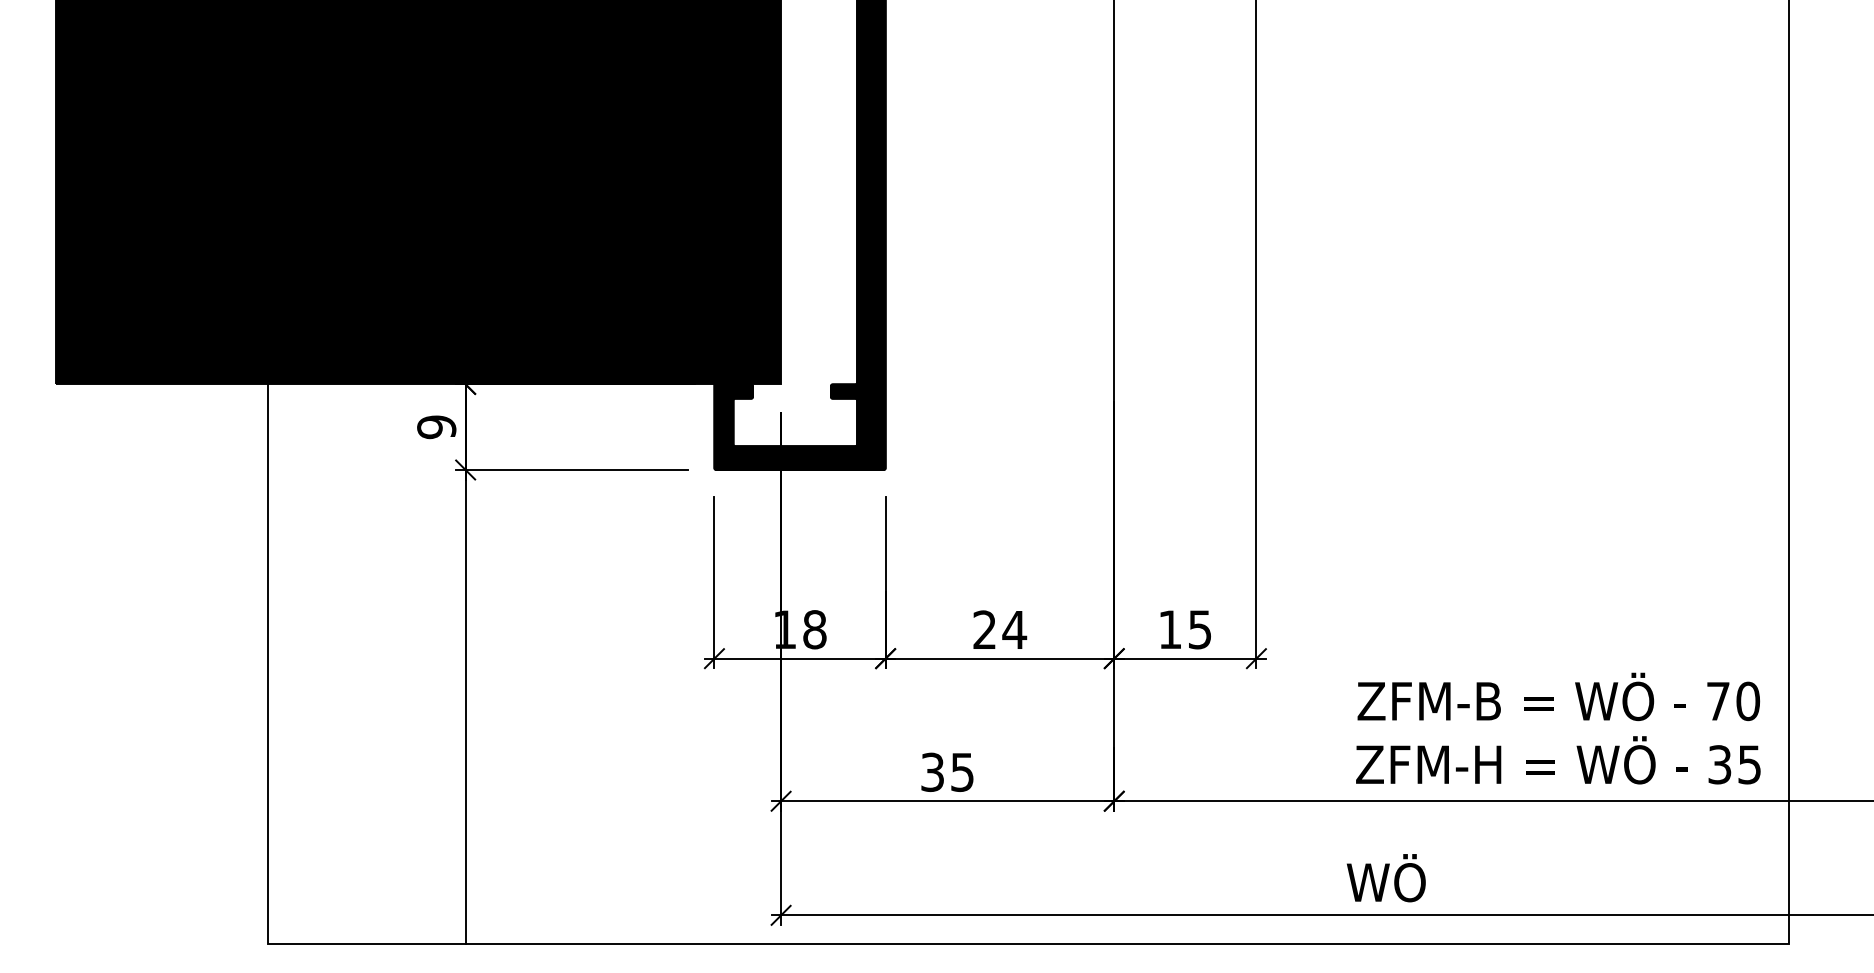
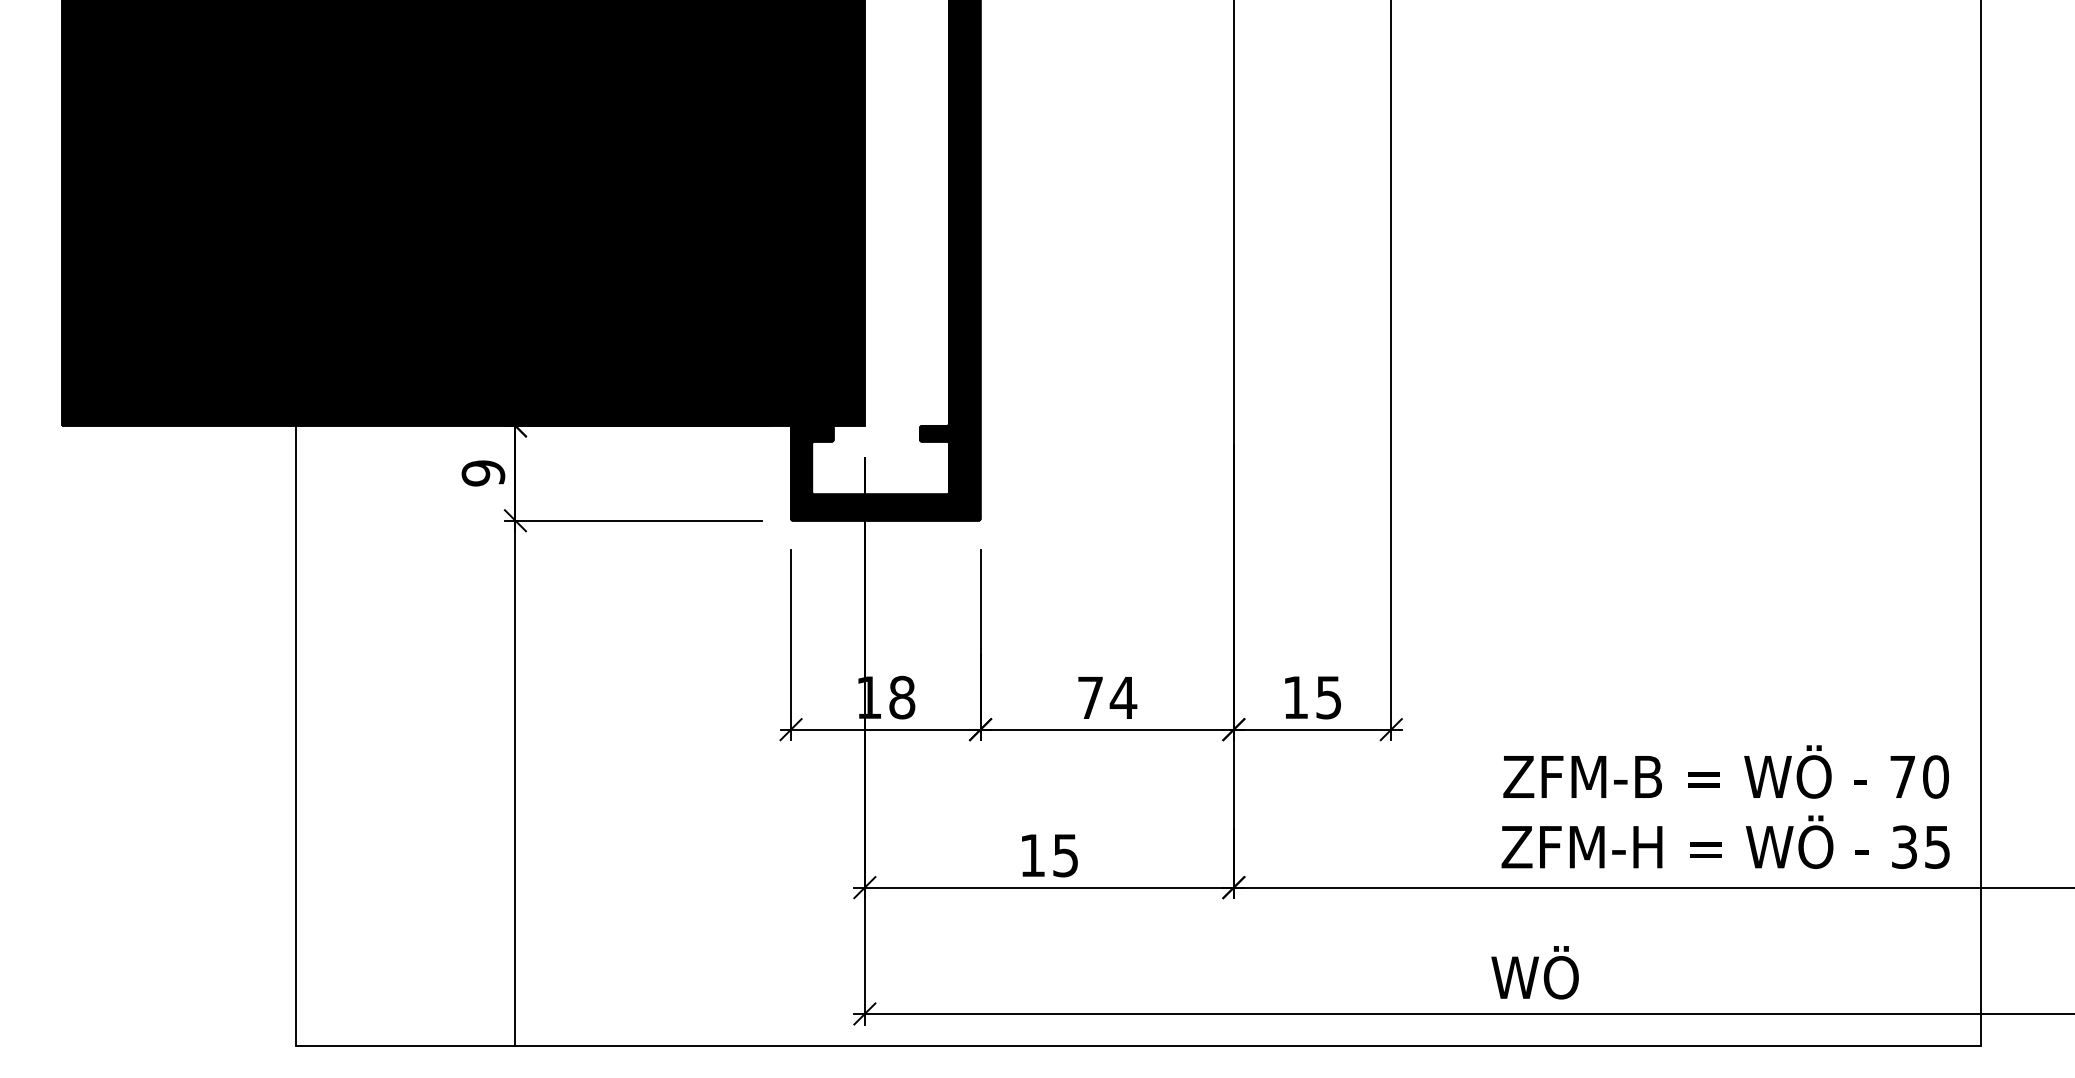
text: (984, 629) -> (1090, 697), 24 -> 74
text: (932, 772) -> (1032, 855), 35 -> 15

